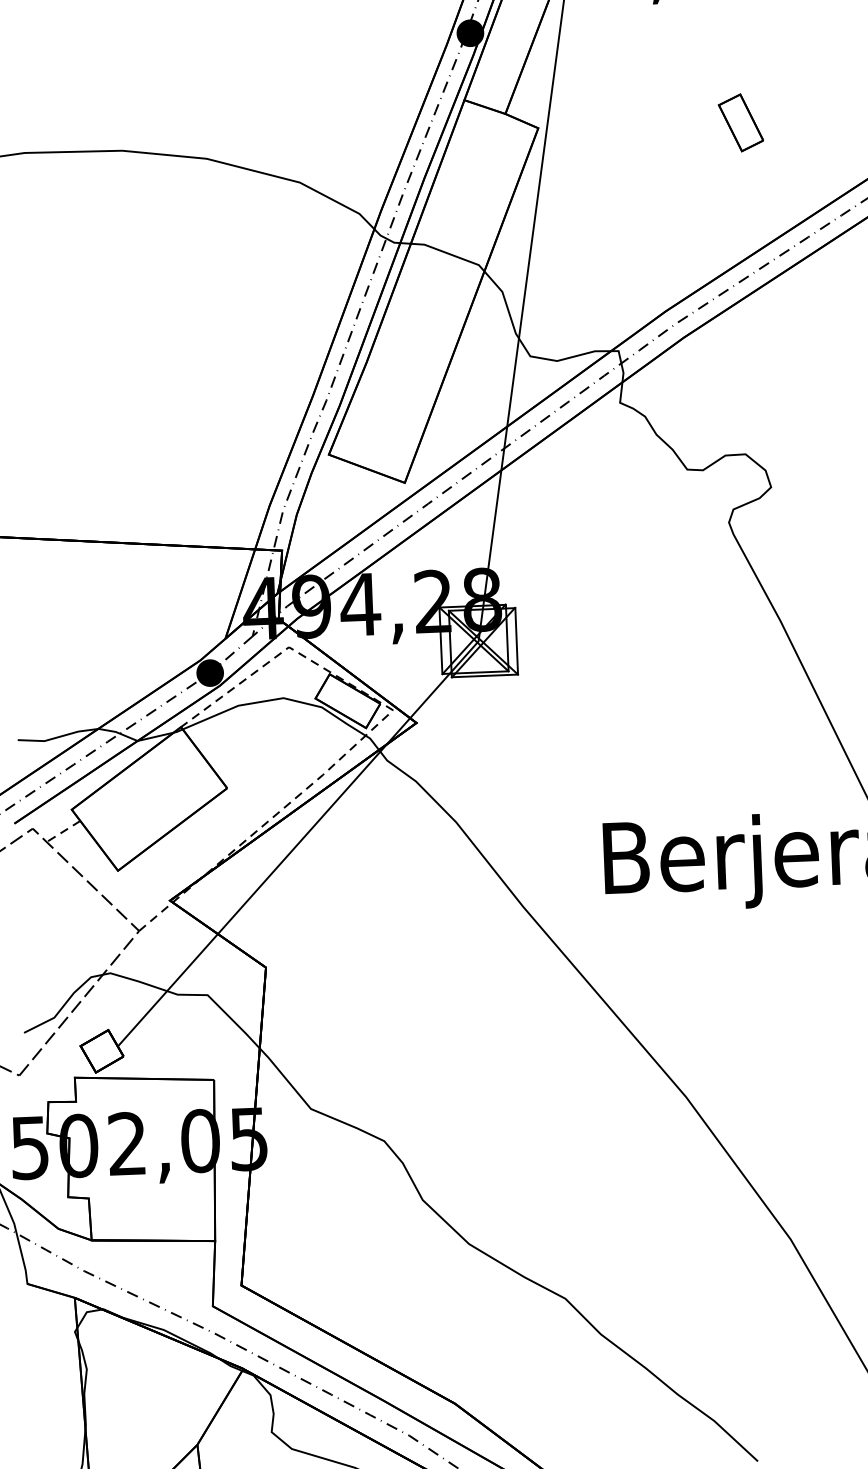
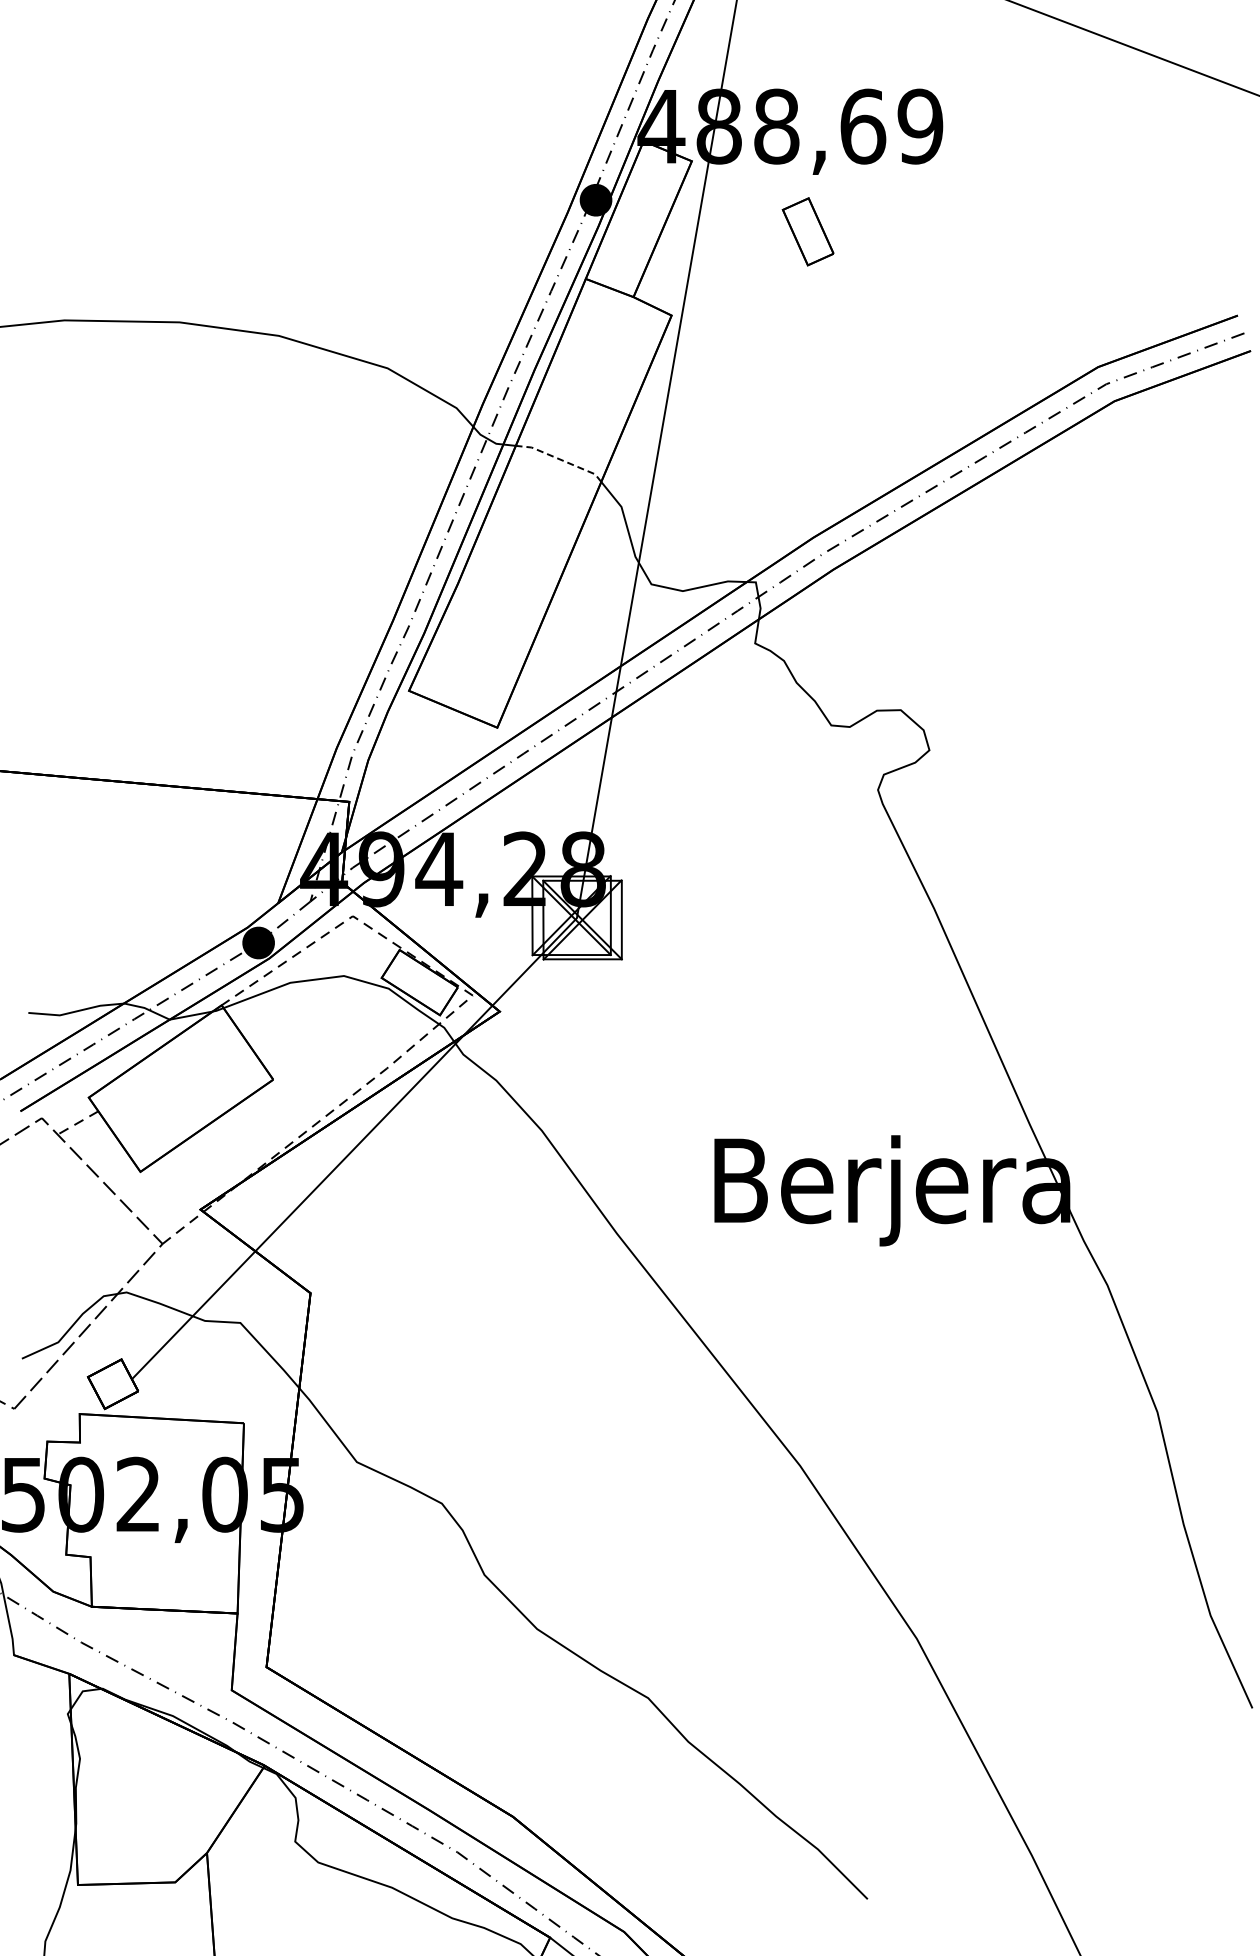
part: (740, 122) -> (807, 231), moved
line: (449, 253) -> (560, 459), solid -> dashed

